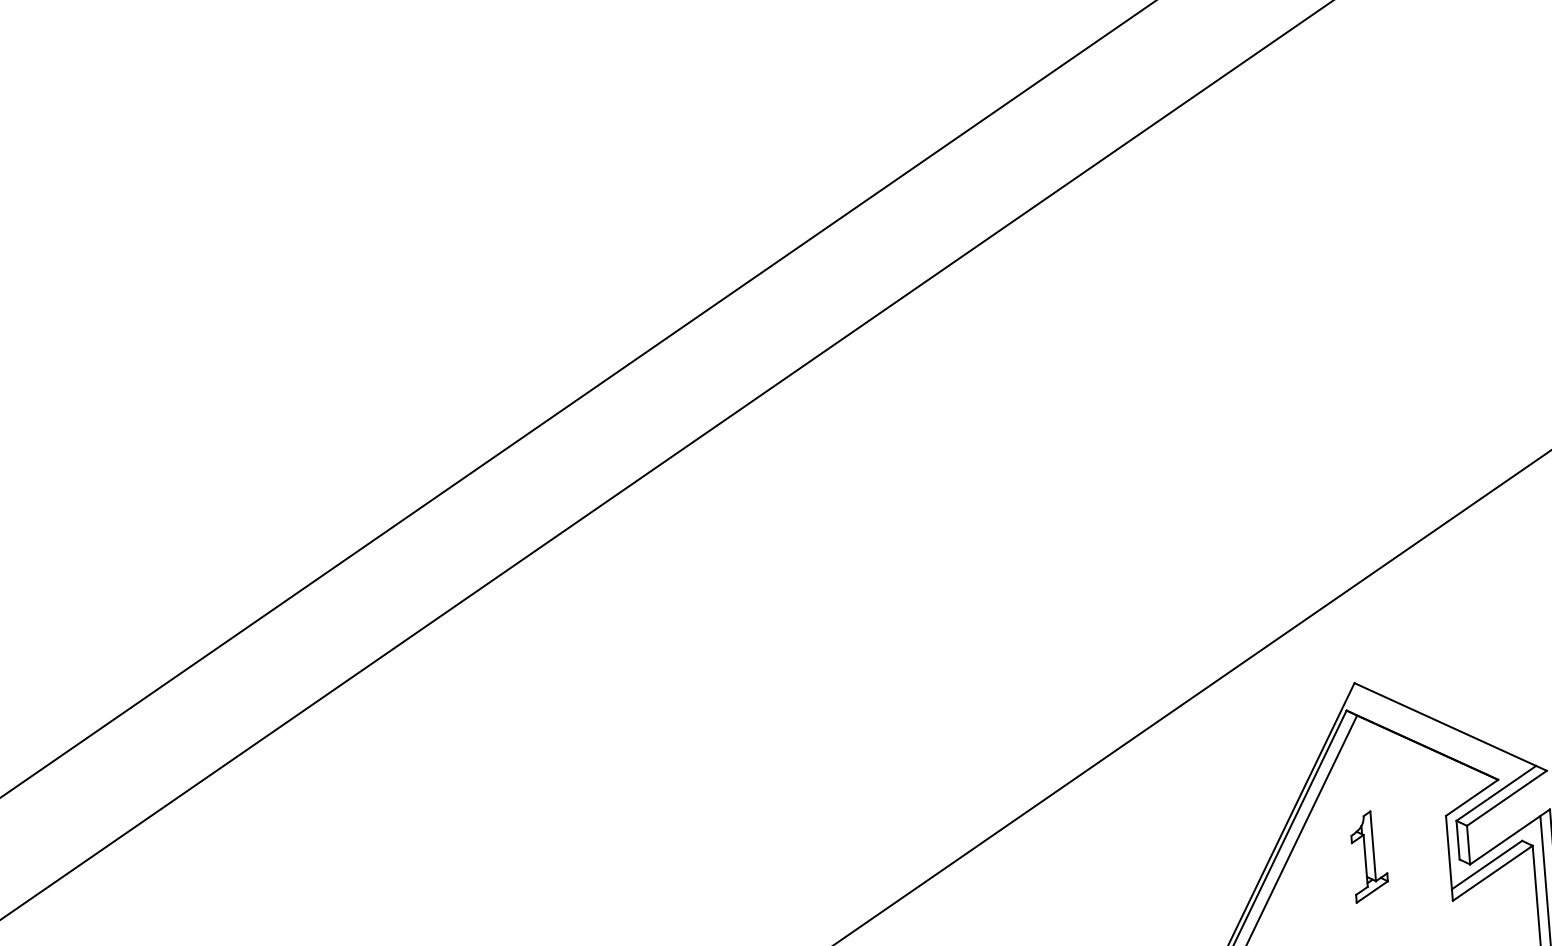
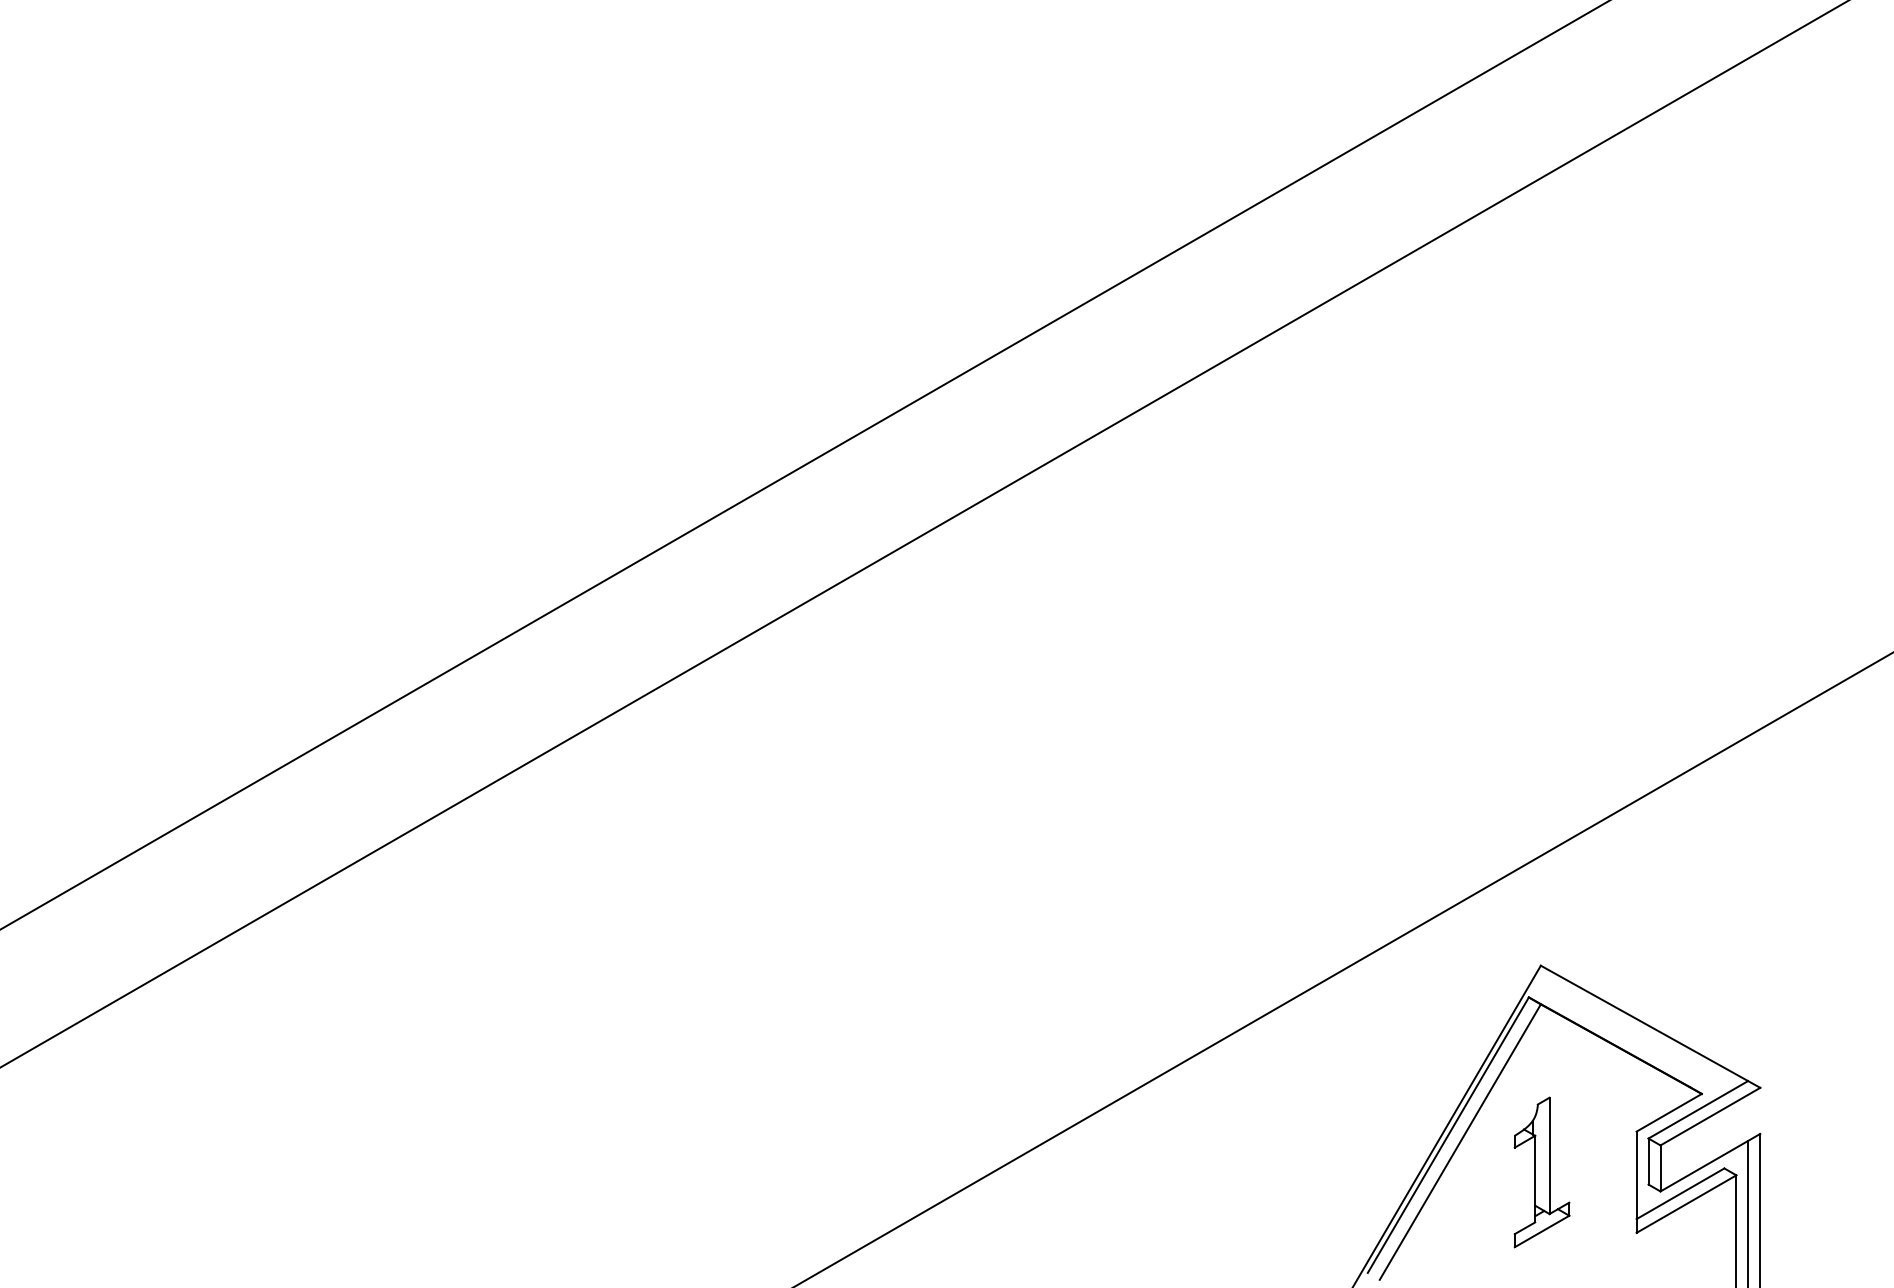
part: (1369, 856) -> (1541, 1172), size x1.4

